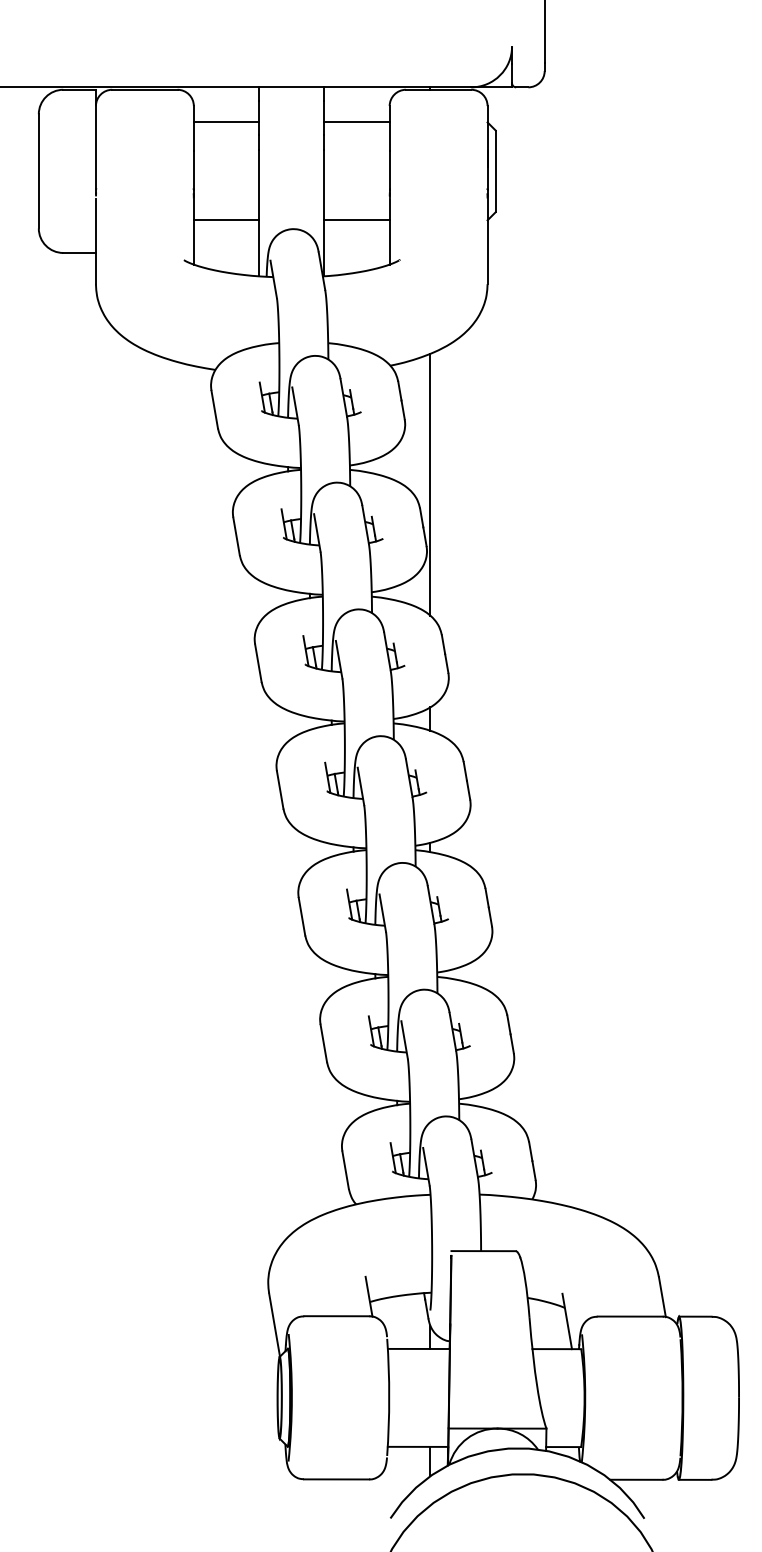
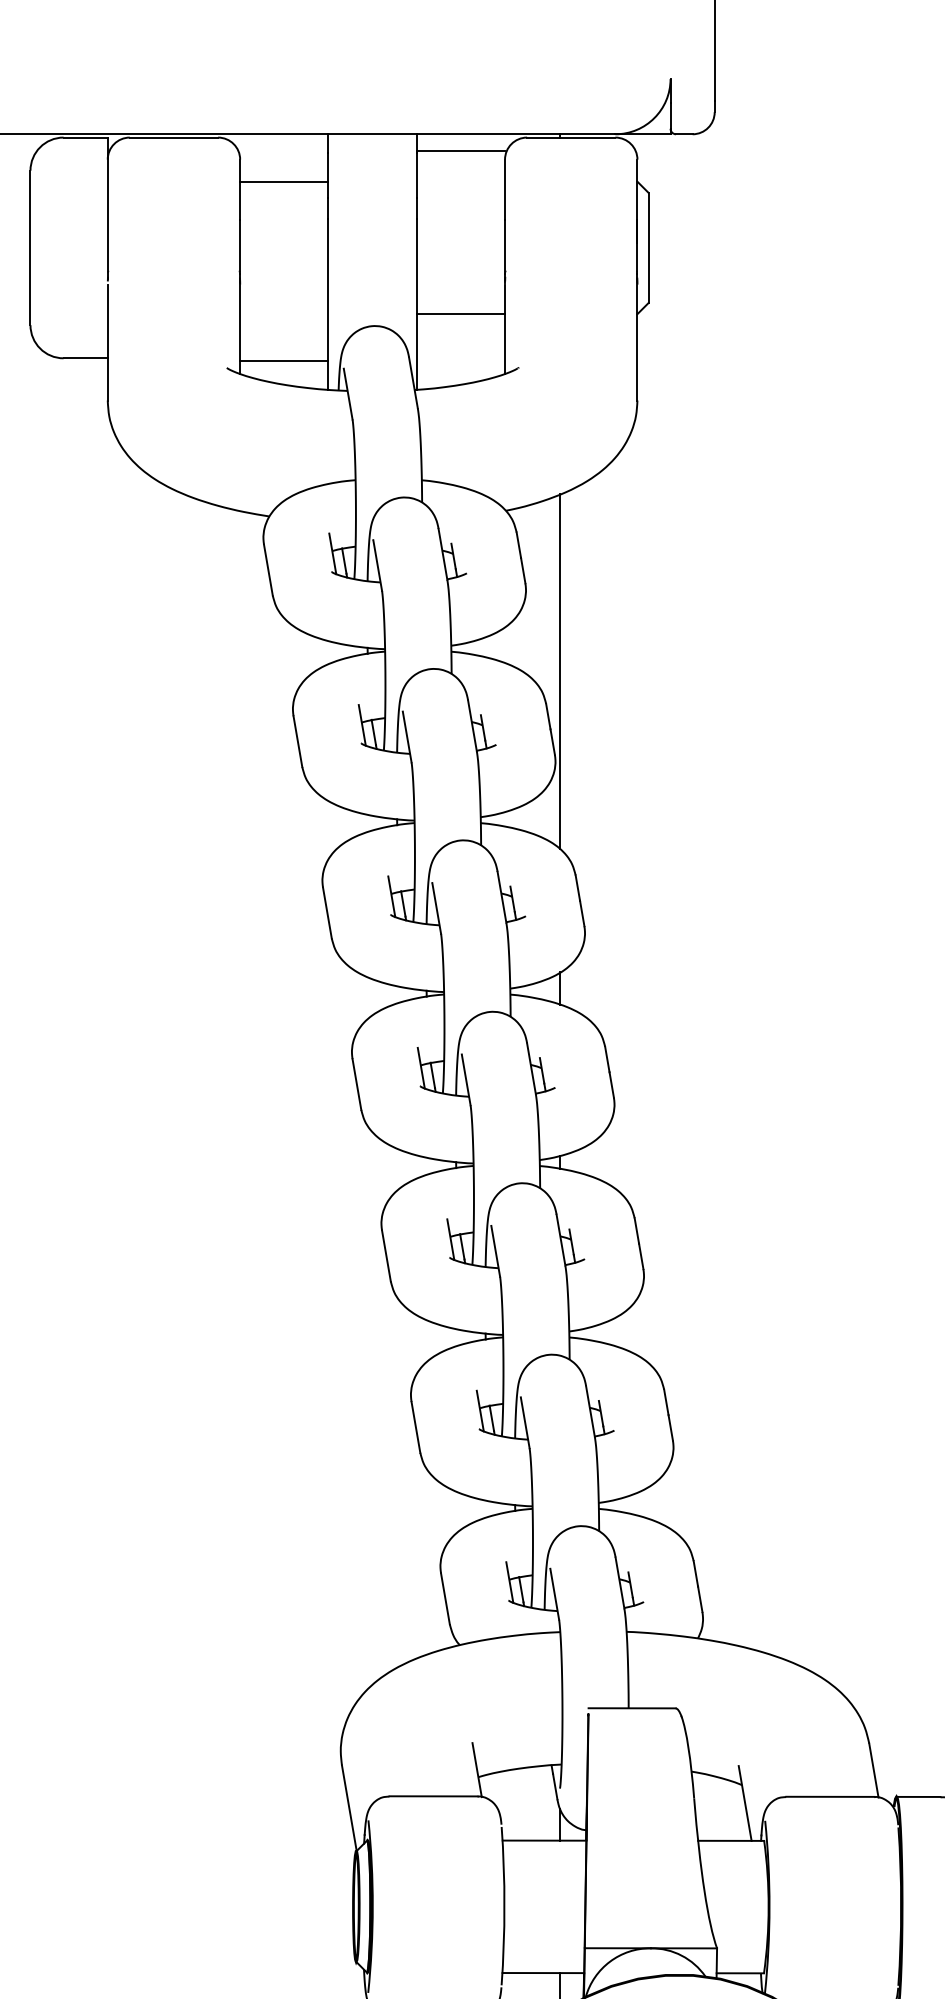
line: (356, 122) -> (460, 150), moved
line: (226, 220) -> (284, 361), moved

